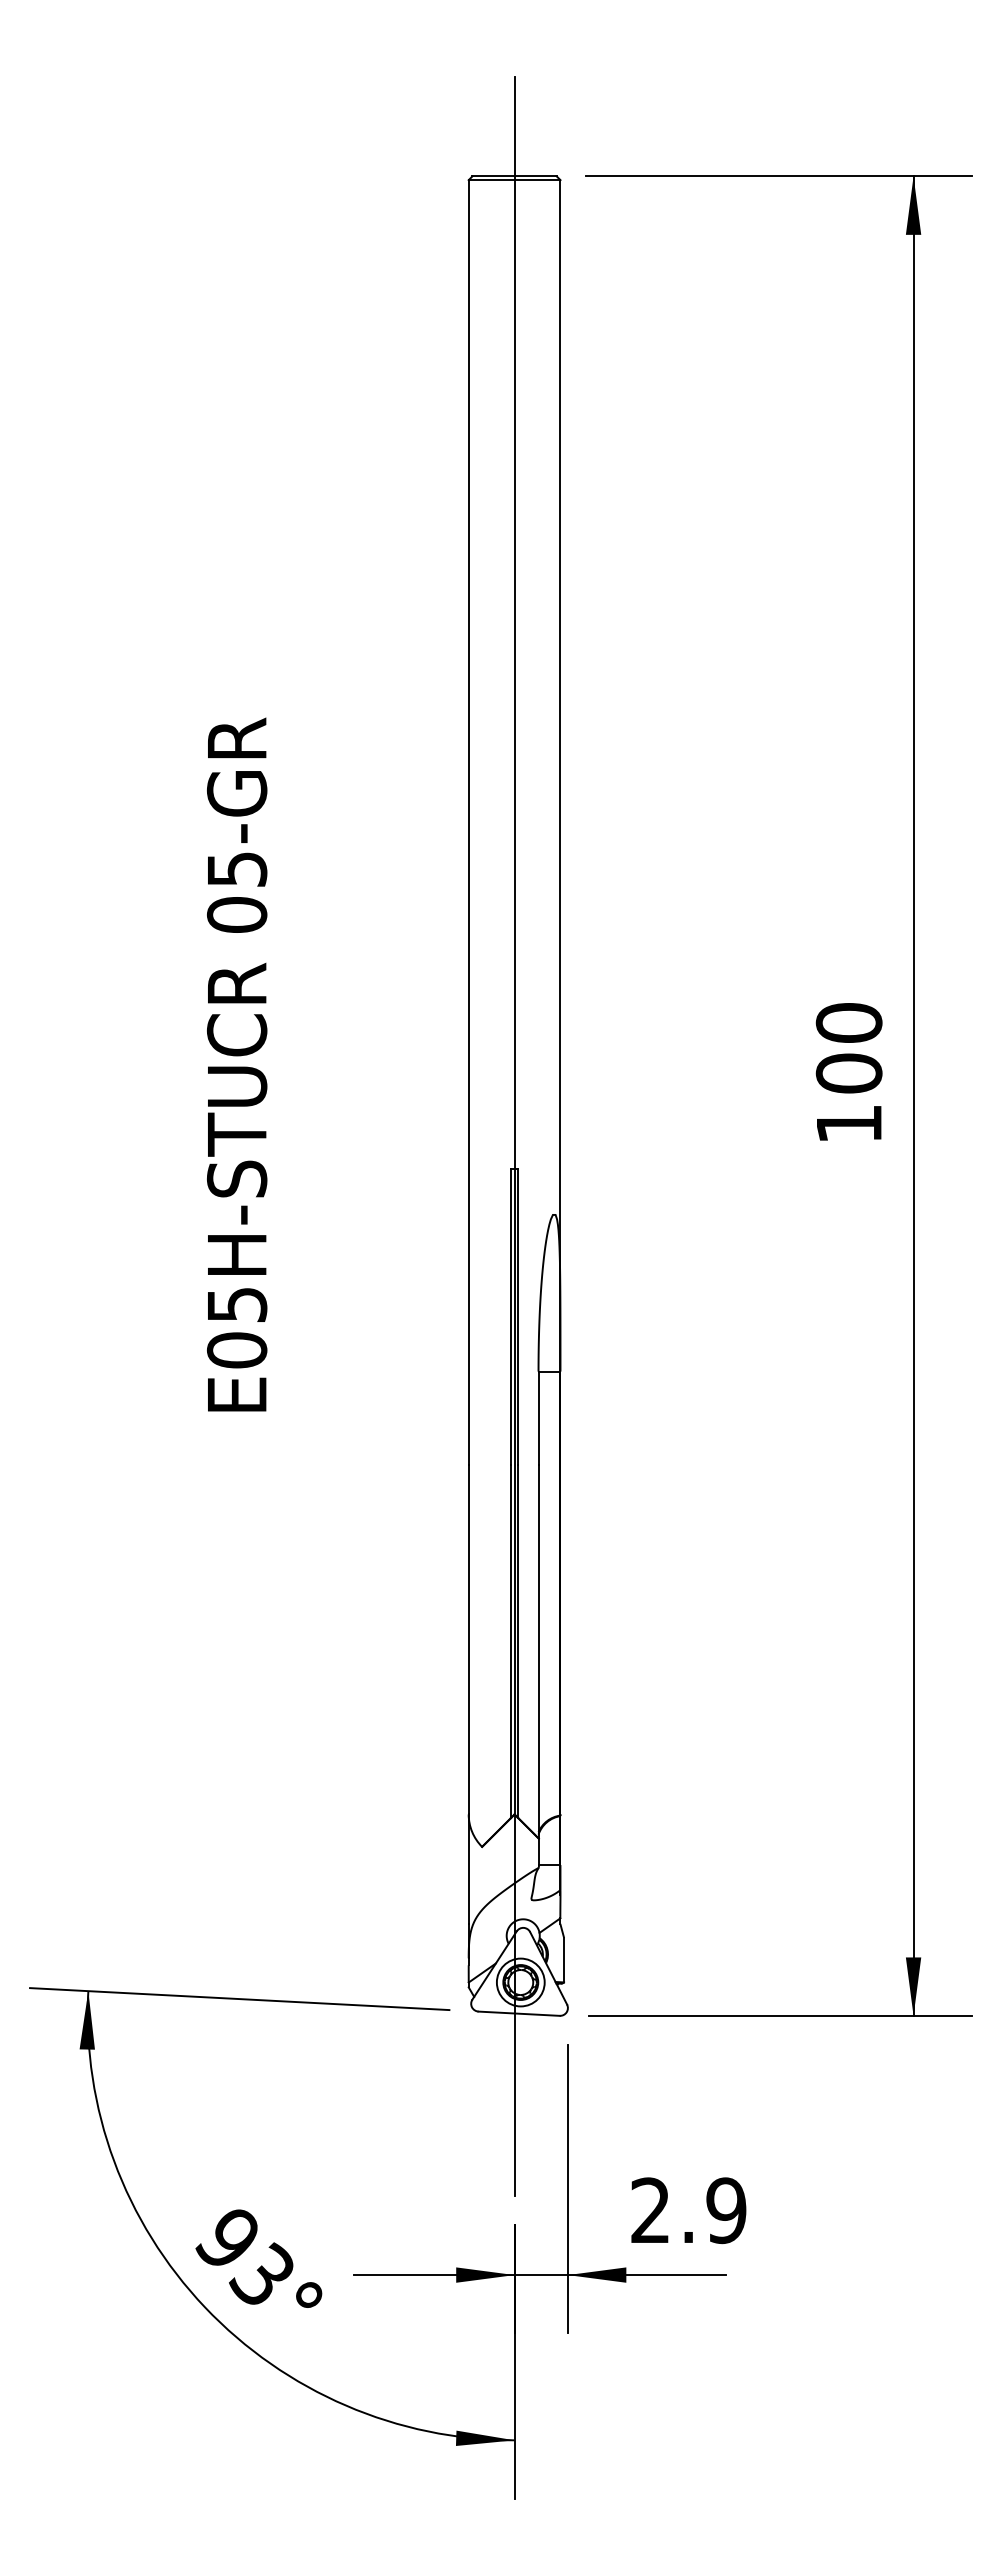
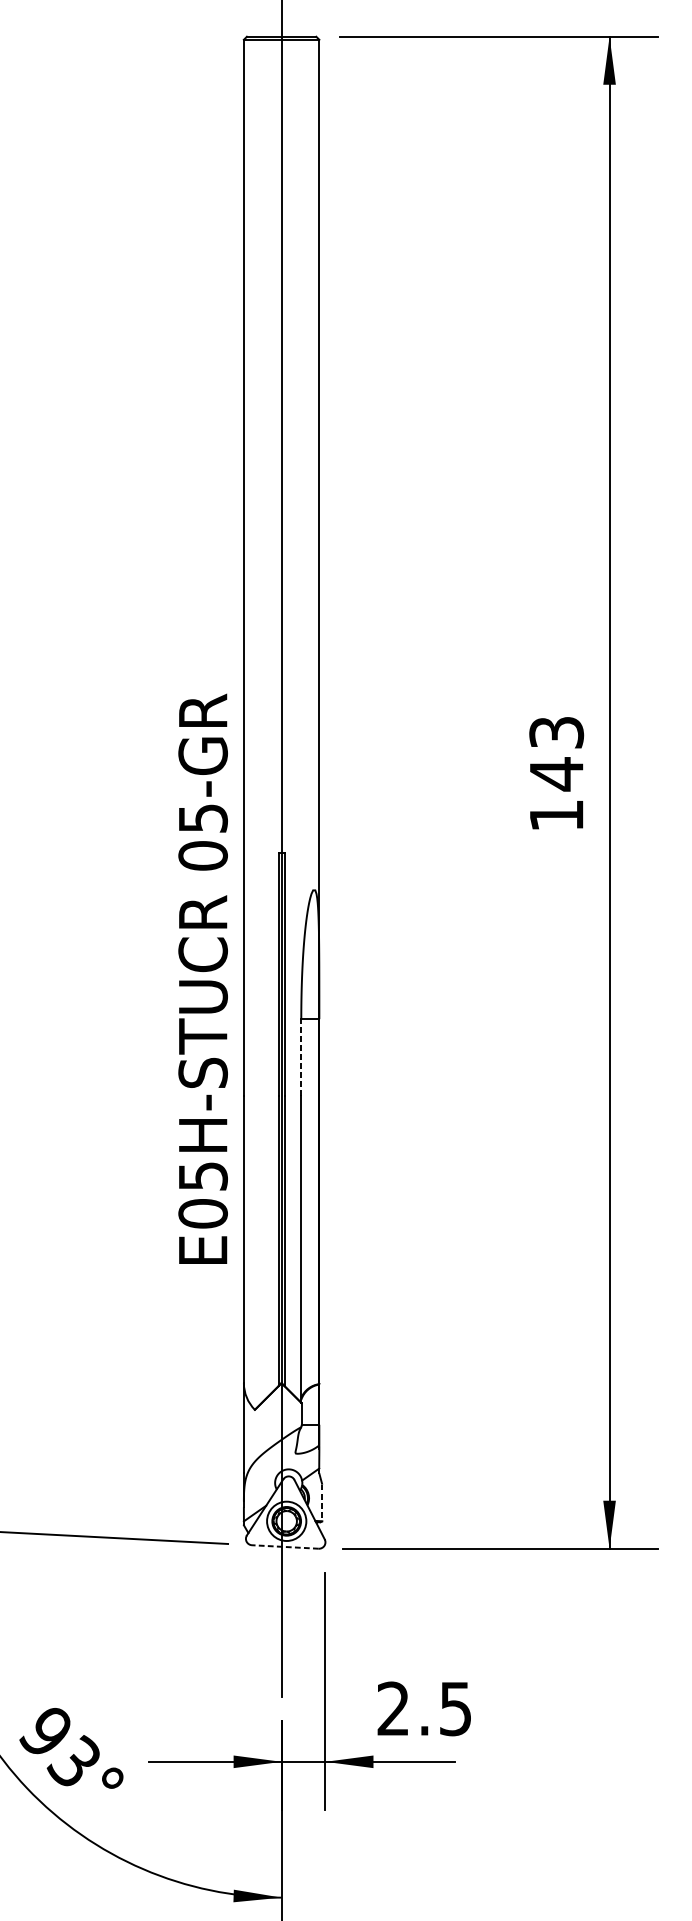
text: (848, 1048) -> (556, 753), 100 -> 143
text: (237, 1064) -> (203, 978), moved
line: (538, 1418) -> (301, 1057), solid -> dashed
line: (564, 1960) -> (322, 1503), solid -> dashed
line: (519, 2013) -> (285, 1546), solid -> dashed
text: (726, 2210) -> (455, 1708), 2.9 -> 2.5

